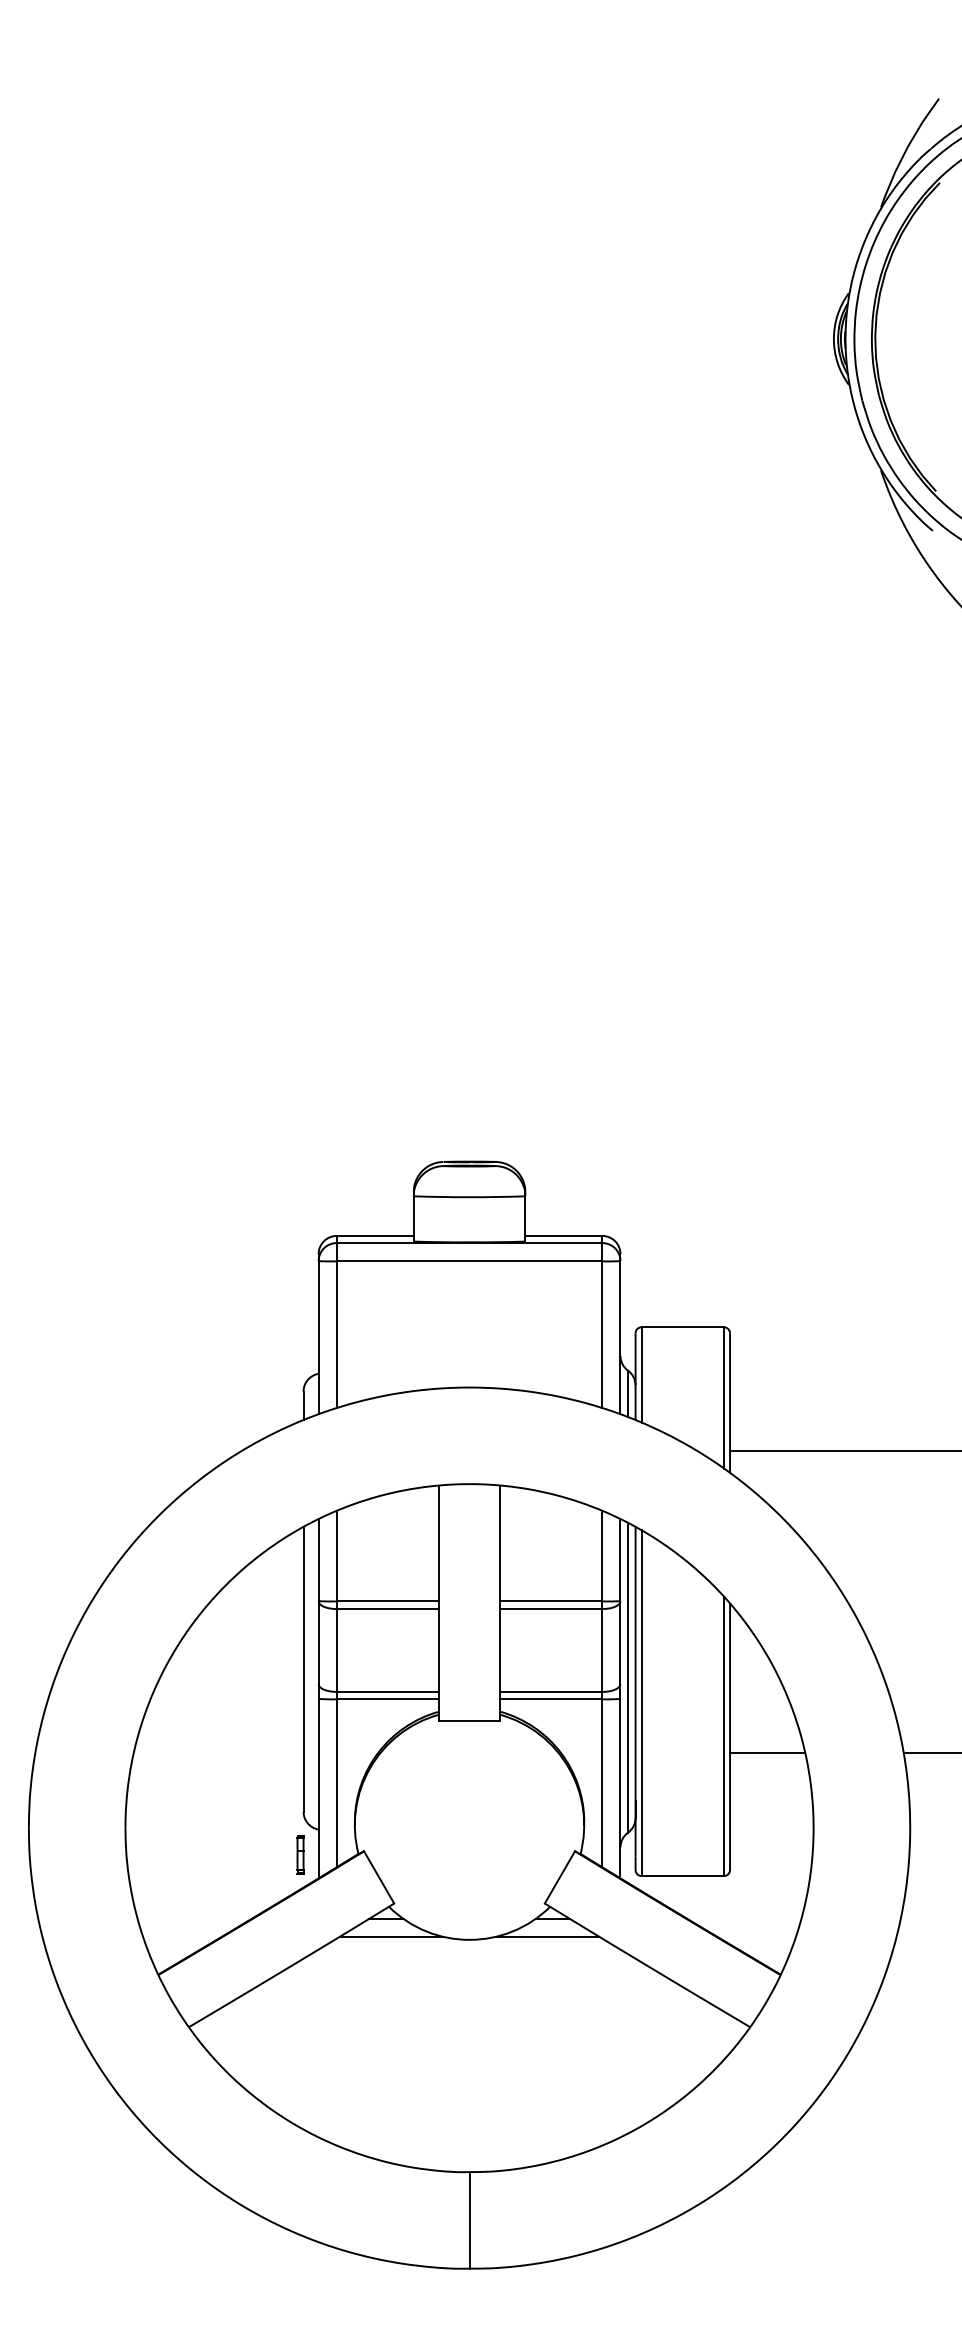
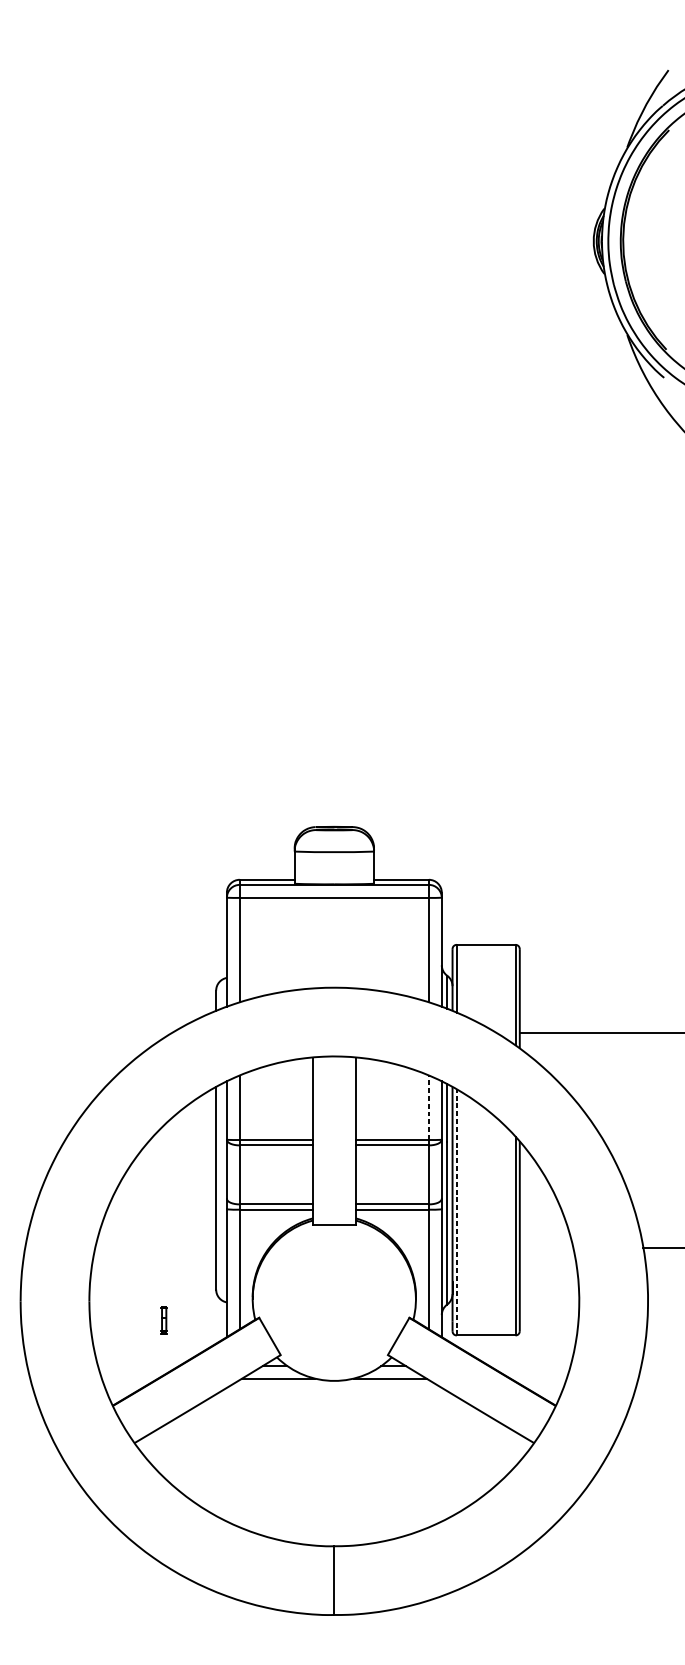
line: (602, 1555) -> (428, 1107), solid -> dashed
line: (641, 1703) -> (456, 1212), solid -> dashed
line: (767, 1752) -> (546, 1247), removed
part: (300, 1854) -> (164, 1320), moved

